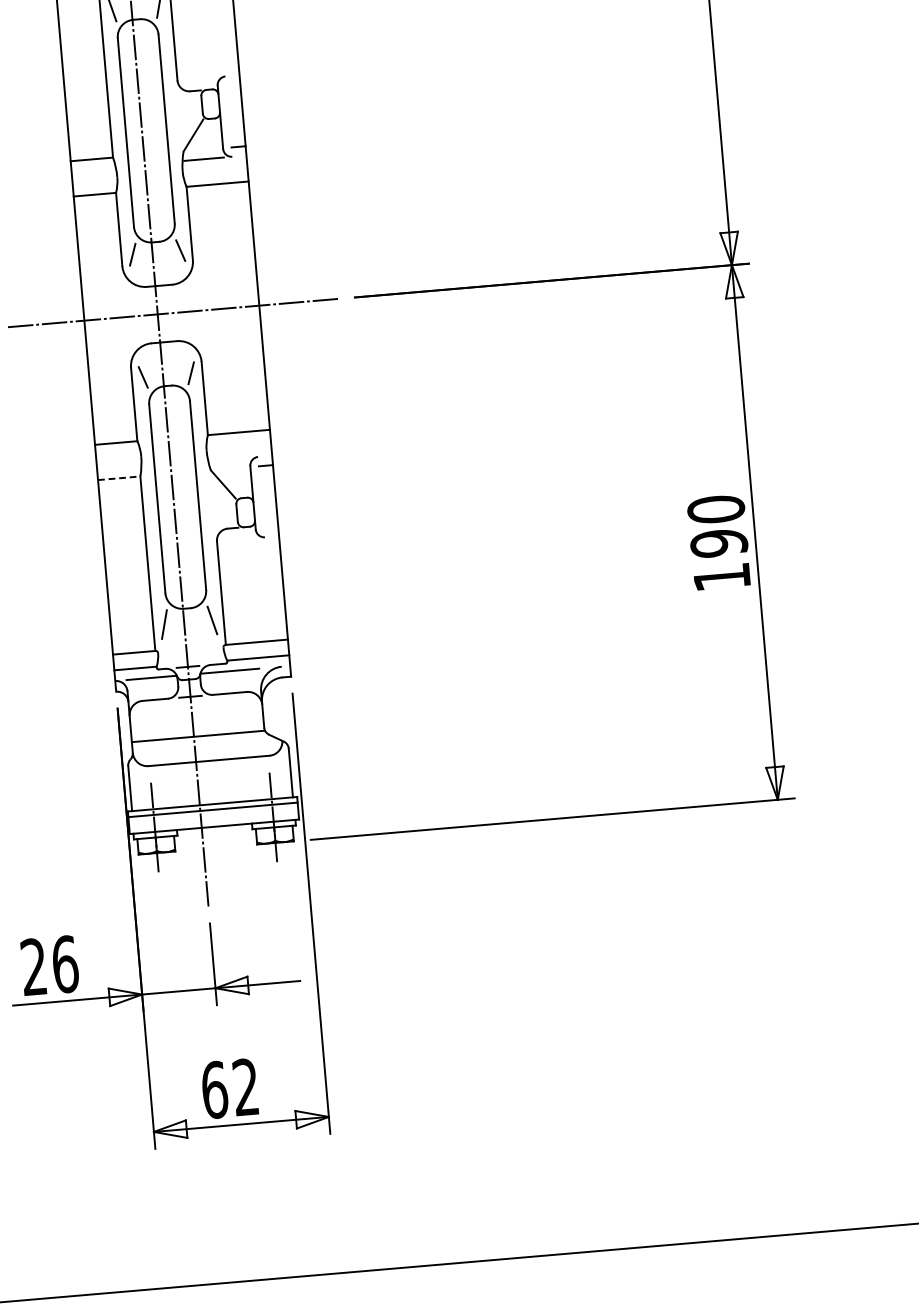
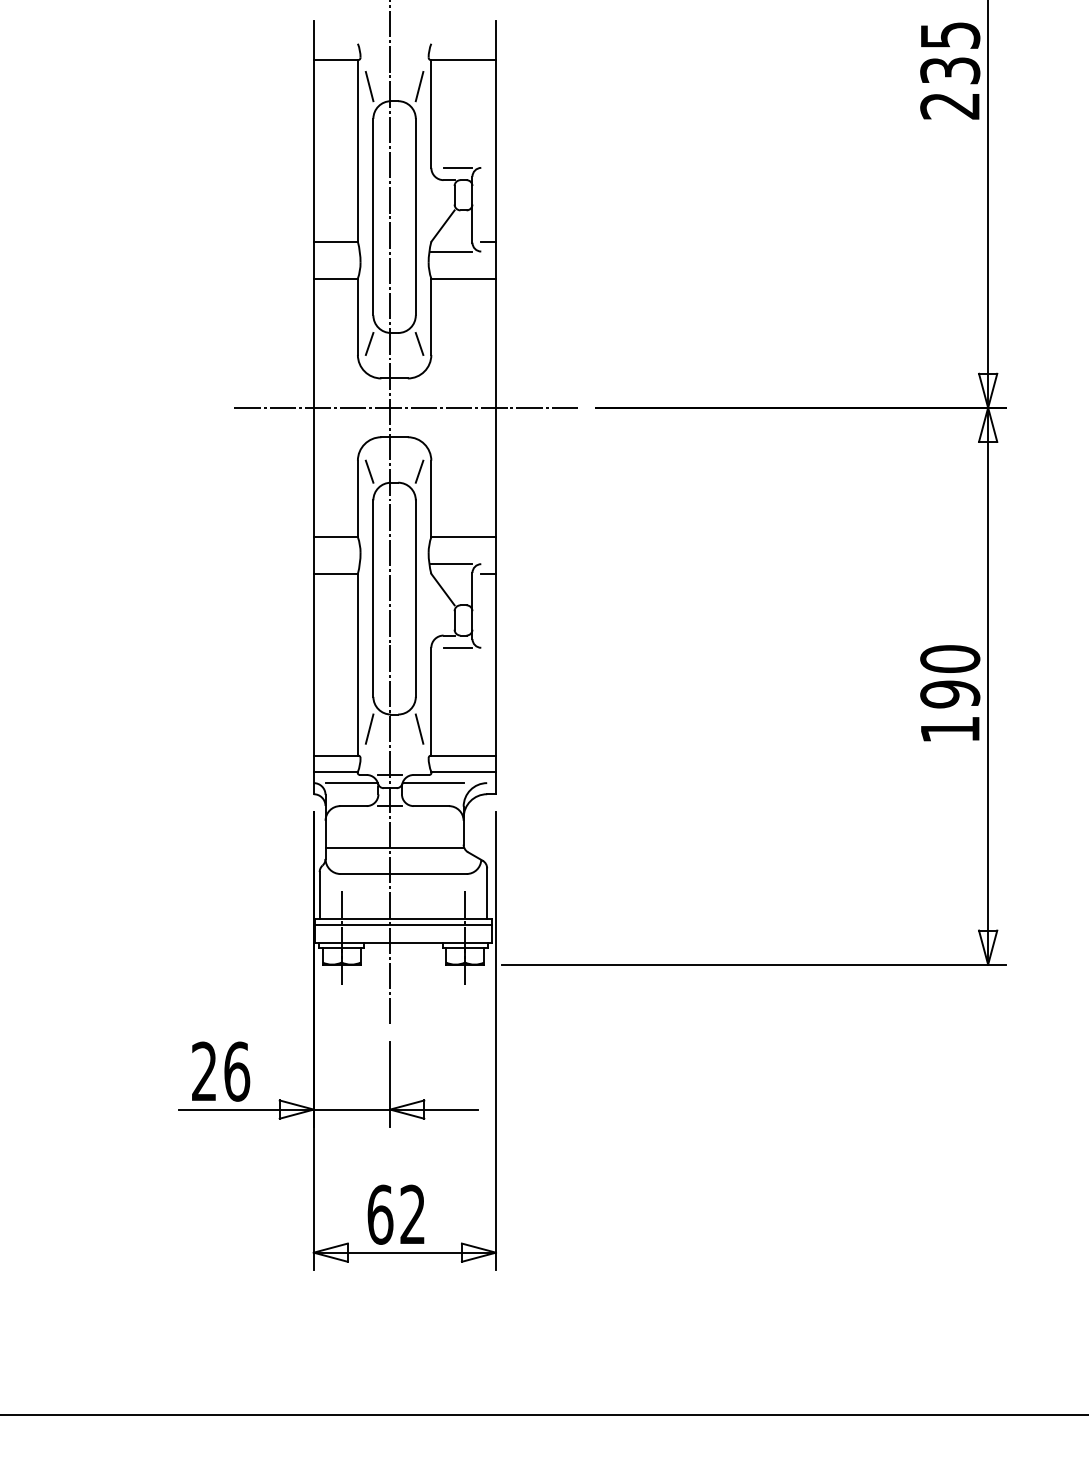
line: (202, 78) -> (457, 167), added
line: (229, 459) -> (451, 564), added
line: (119, 477) -> (336, 573), dashed -> solid
line: (242, 538) -> (457, 647), added

